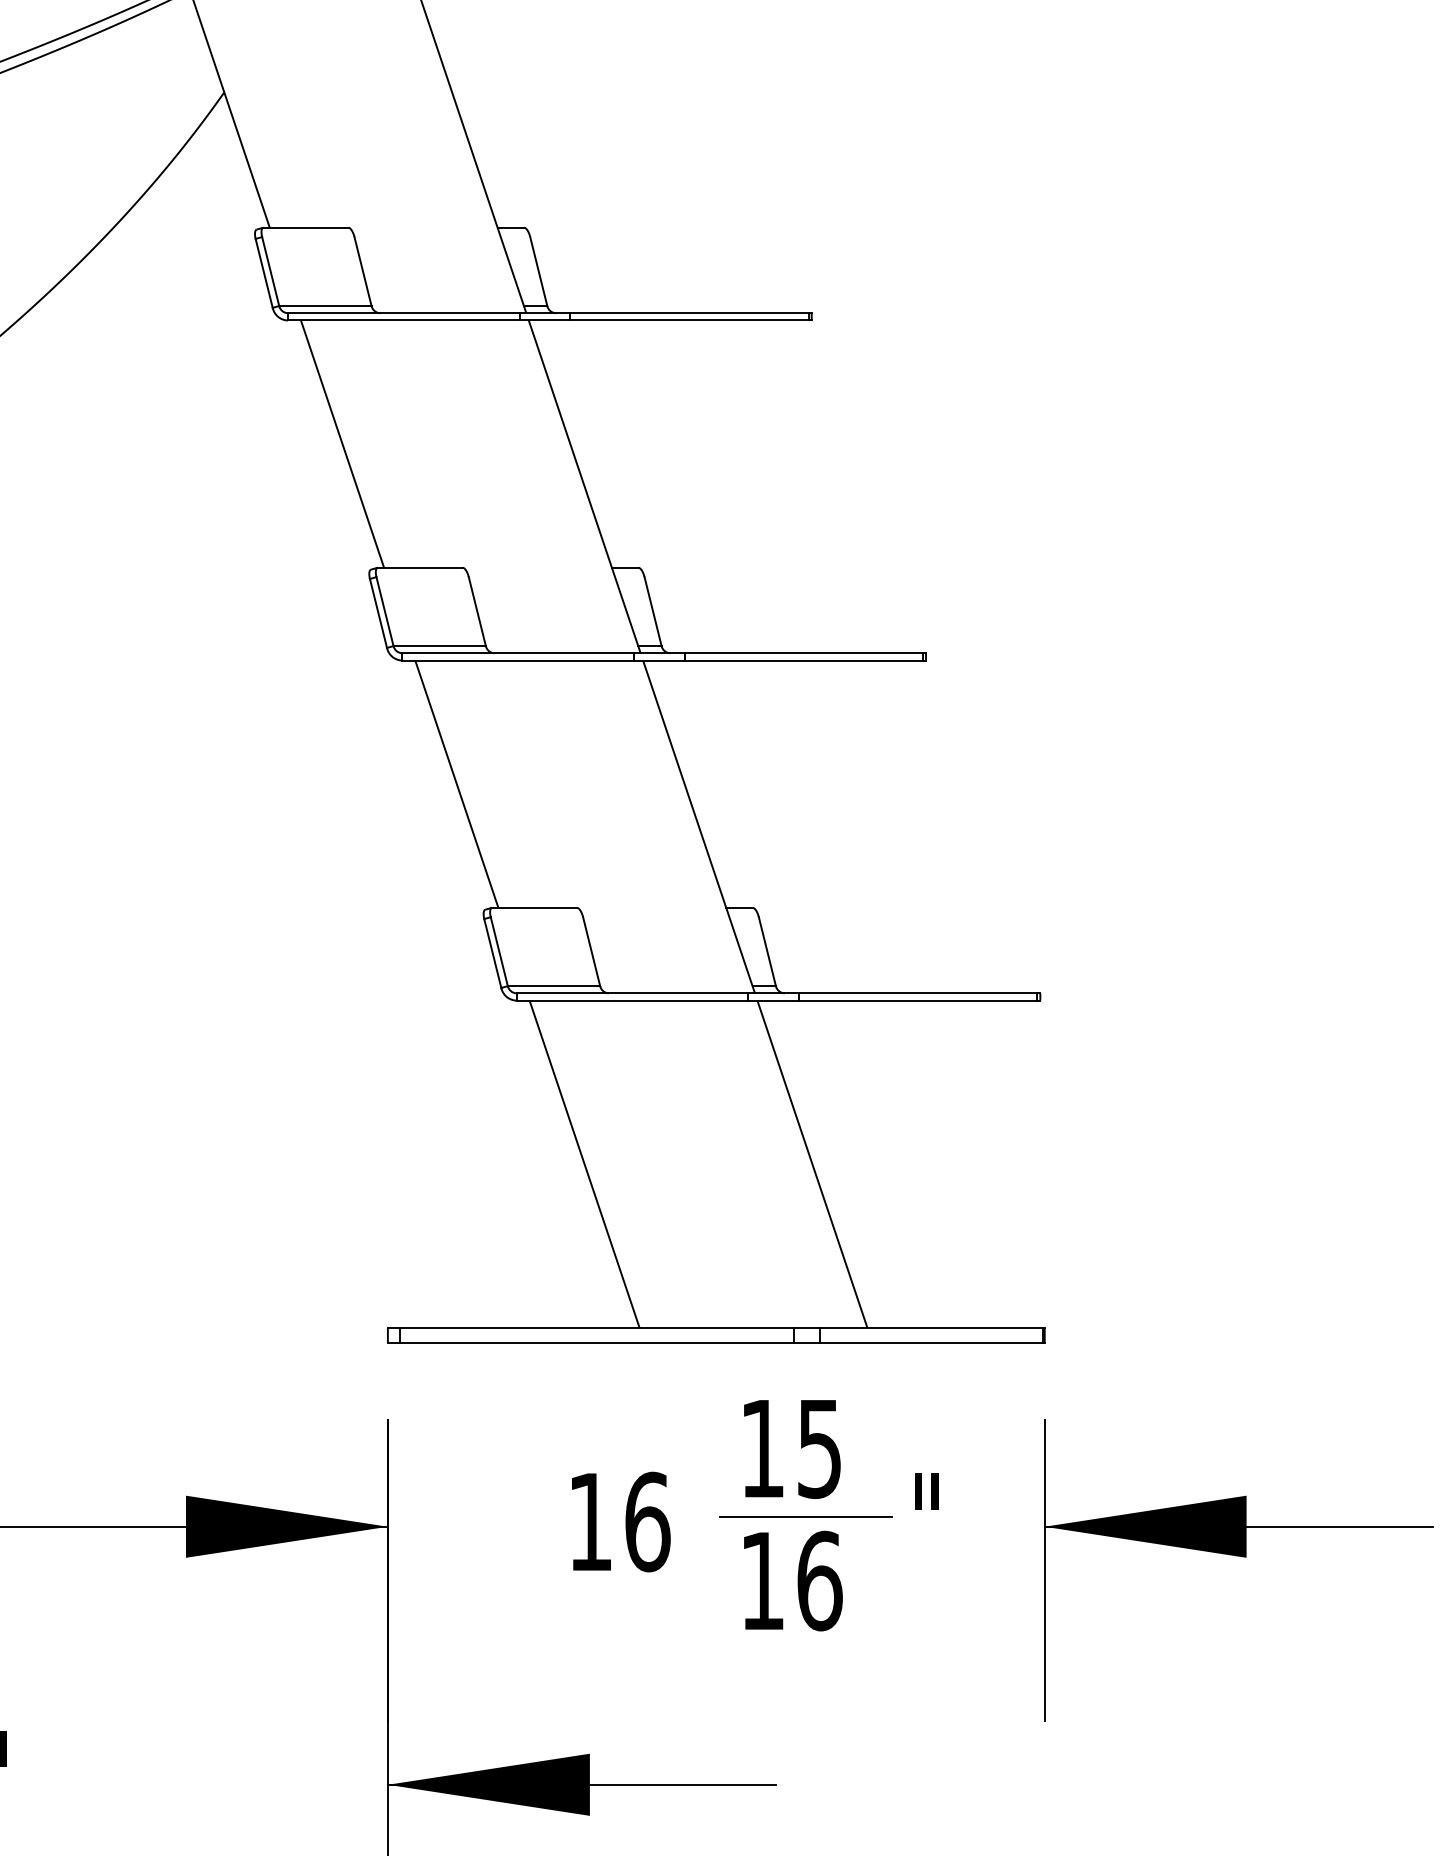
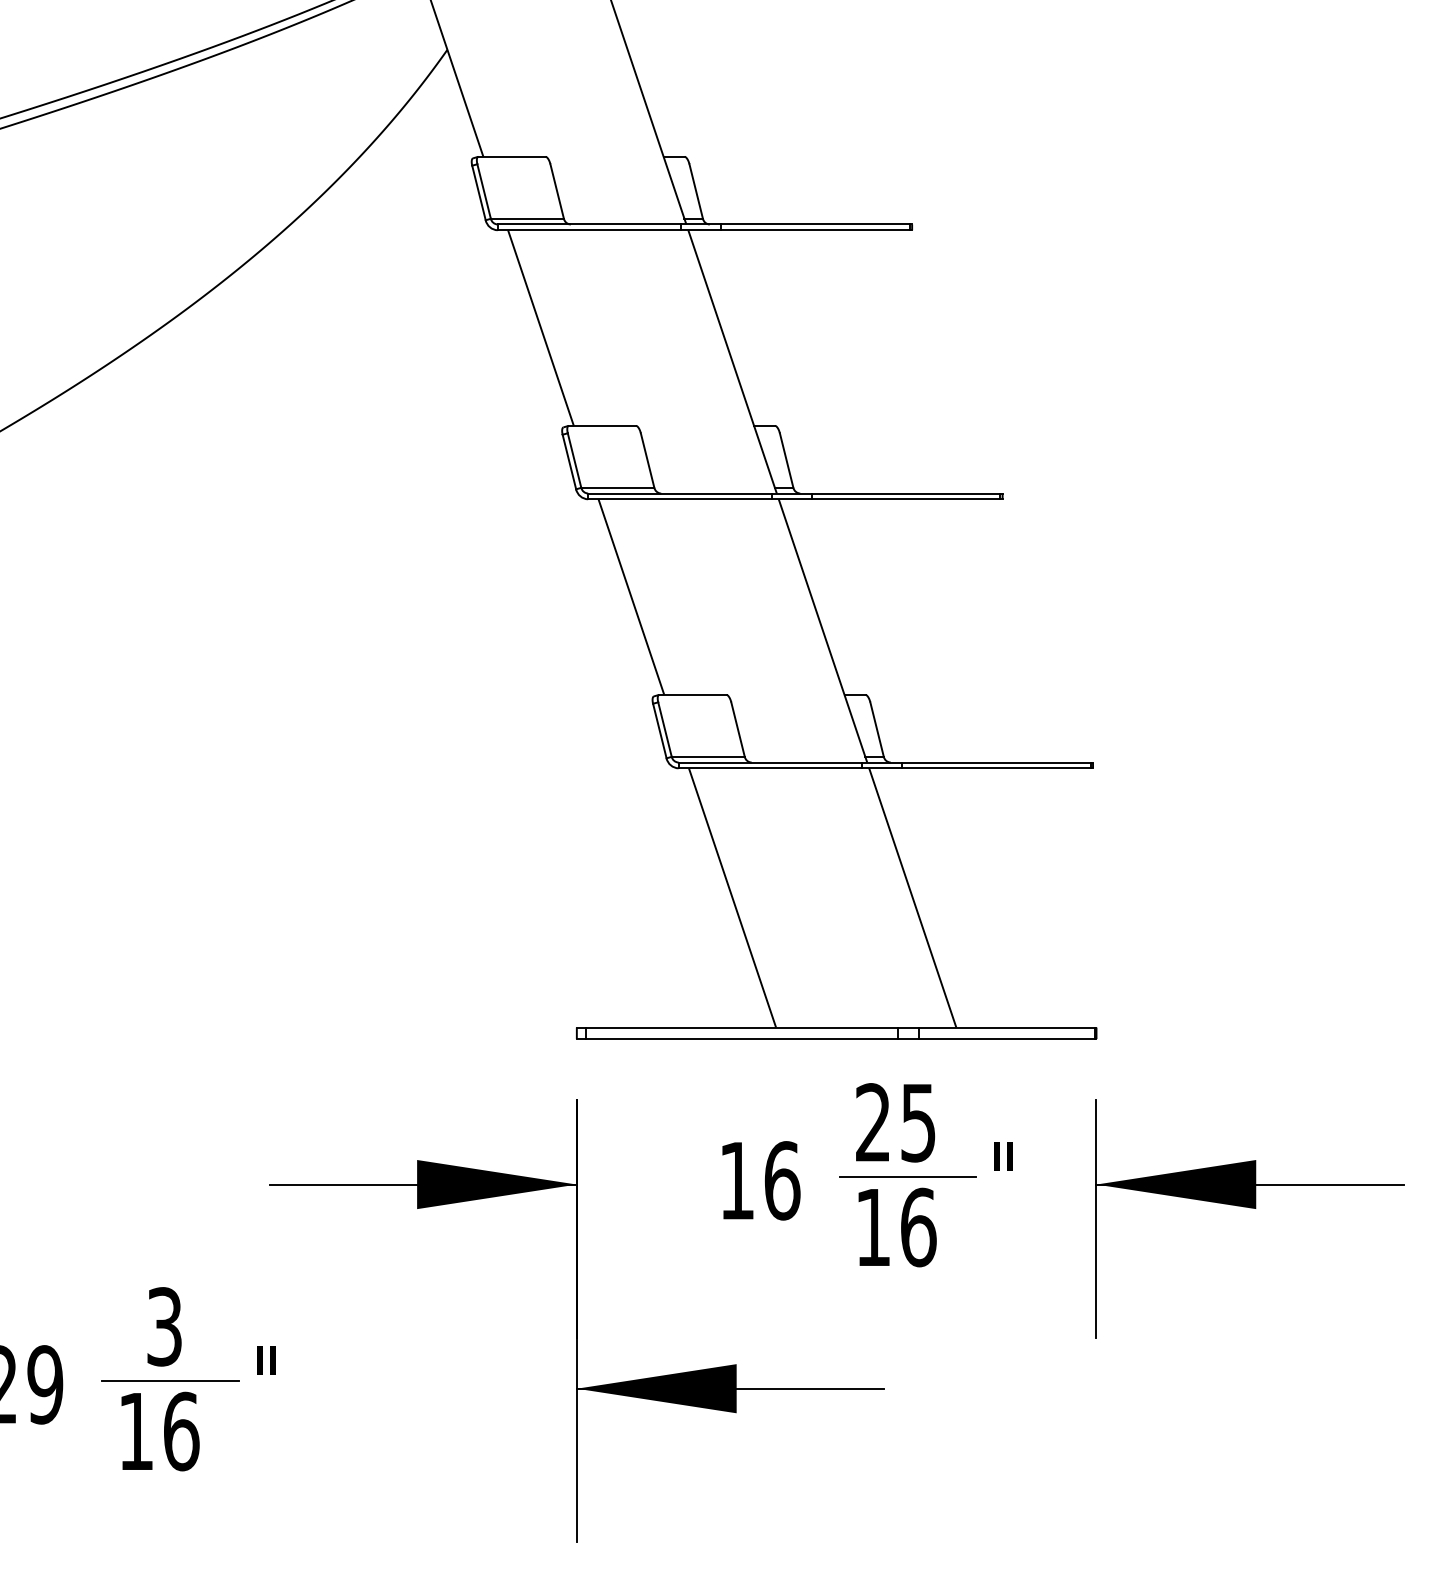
text: (761, 1448) -> (872, 1122), 15 -> 25

